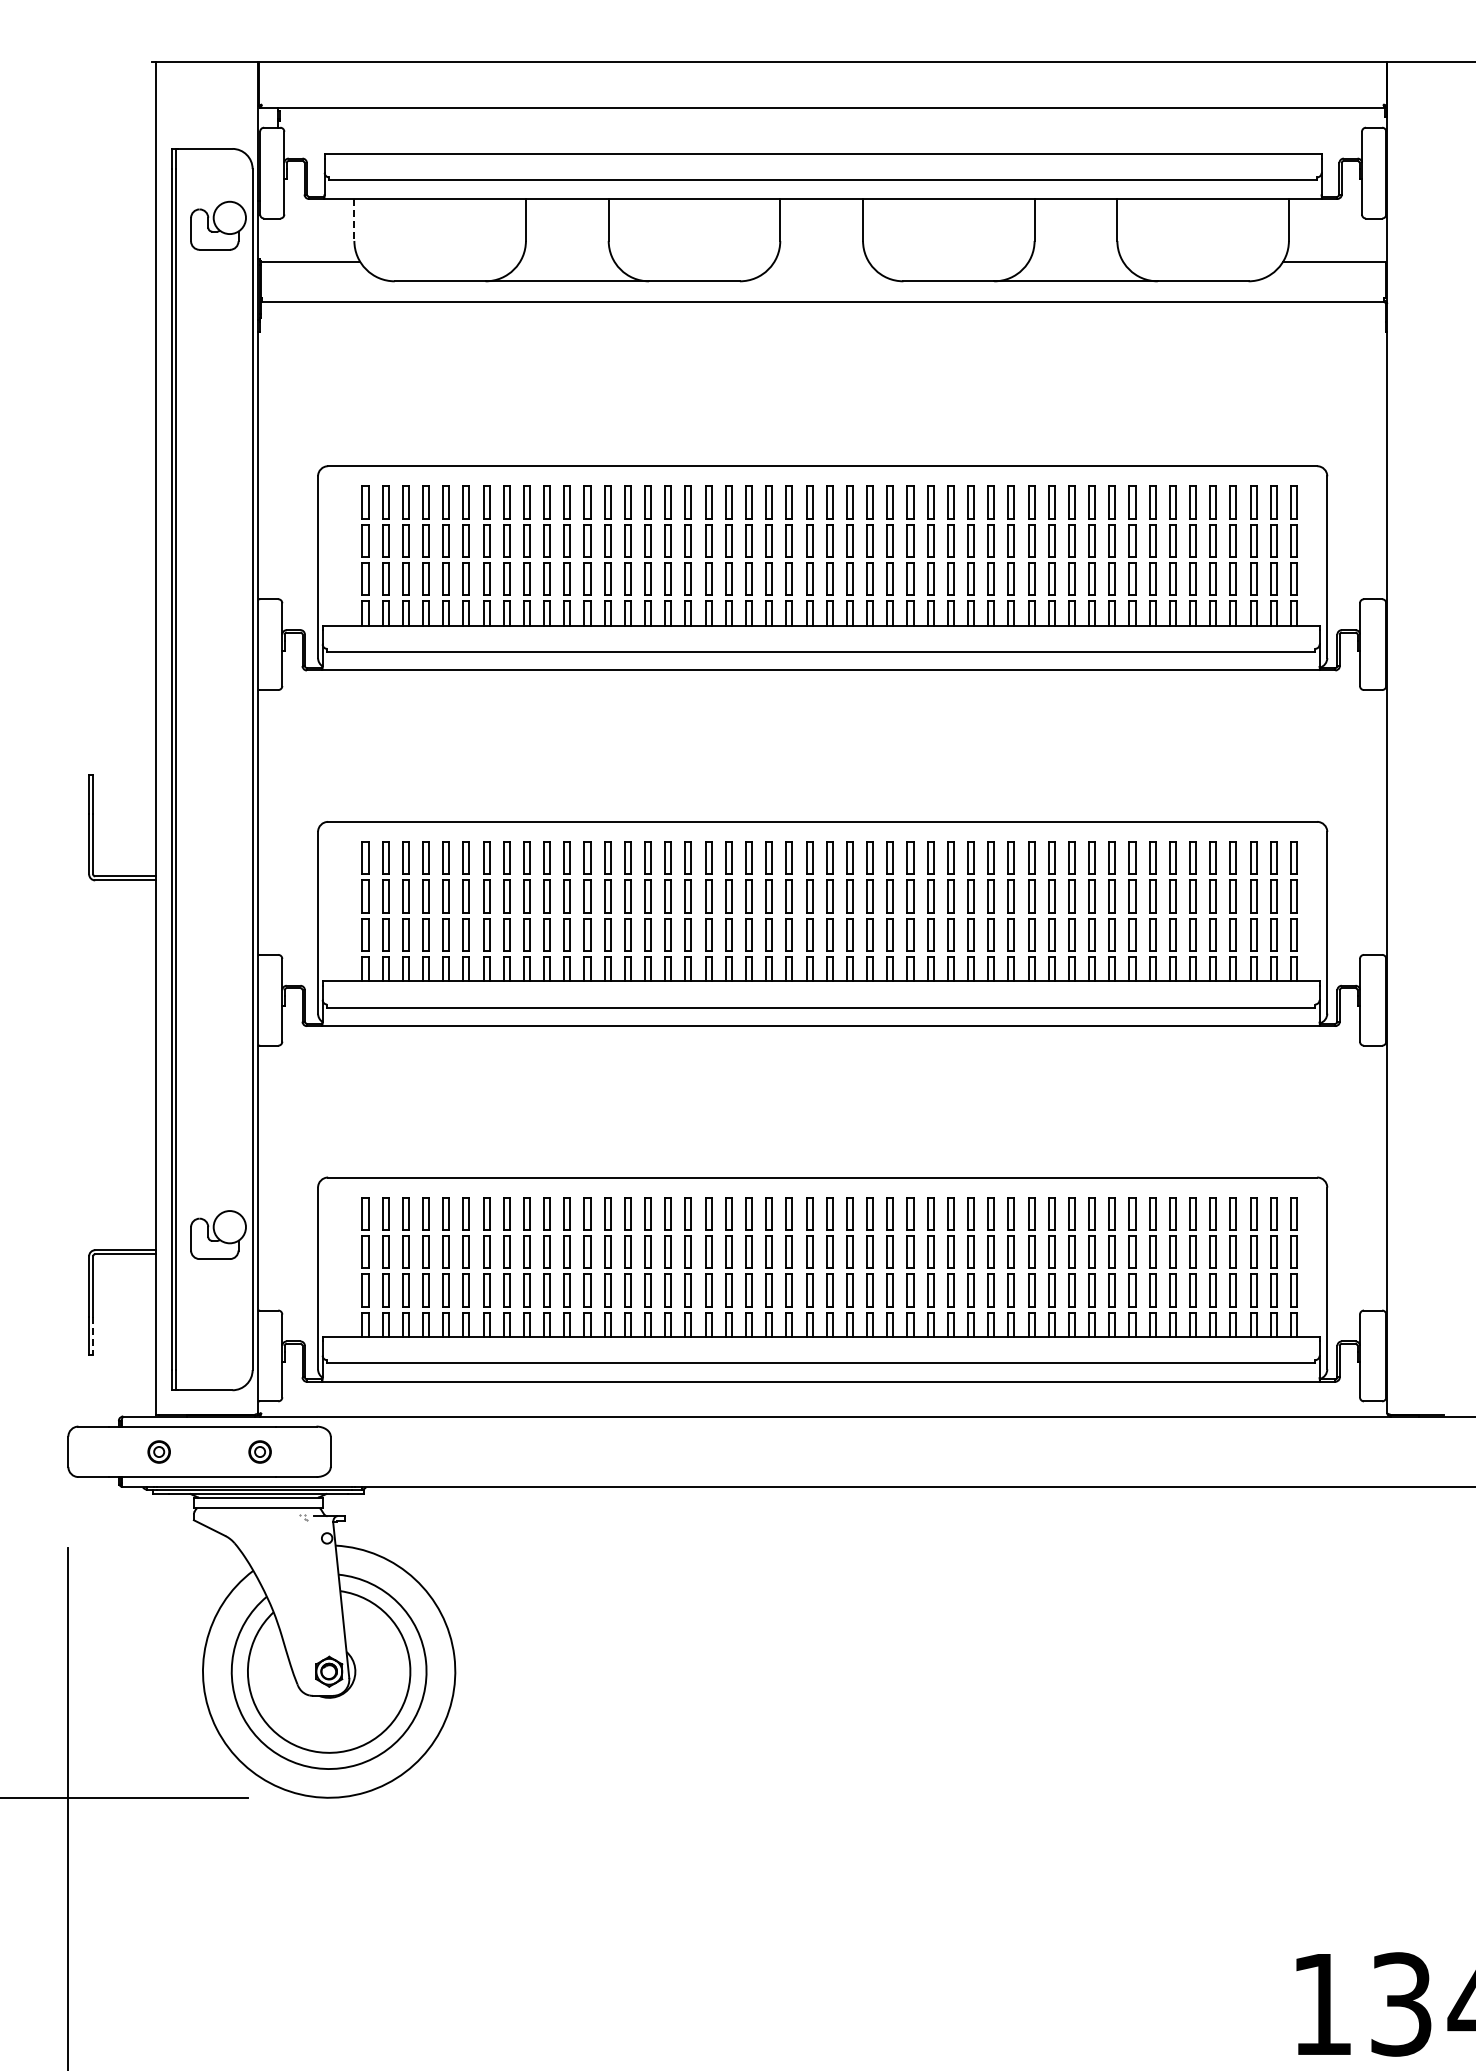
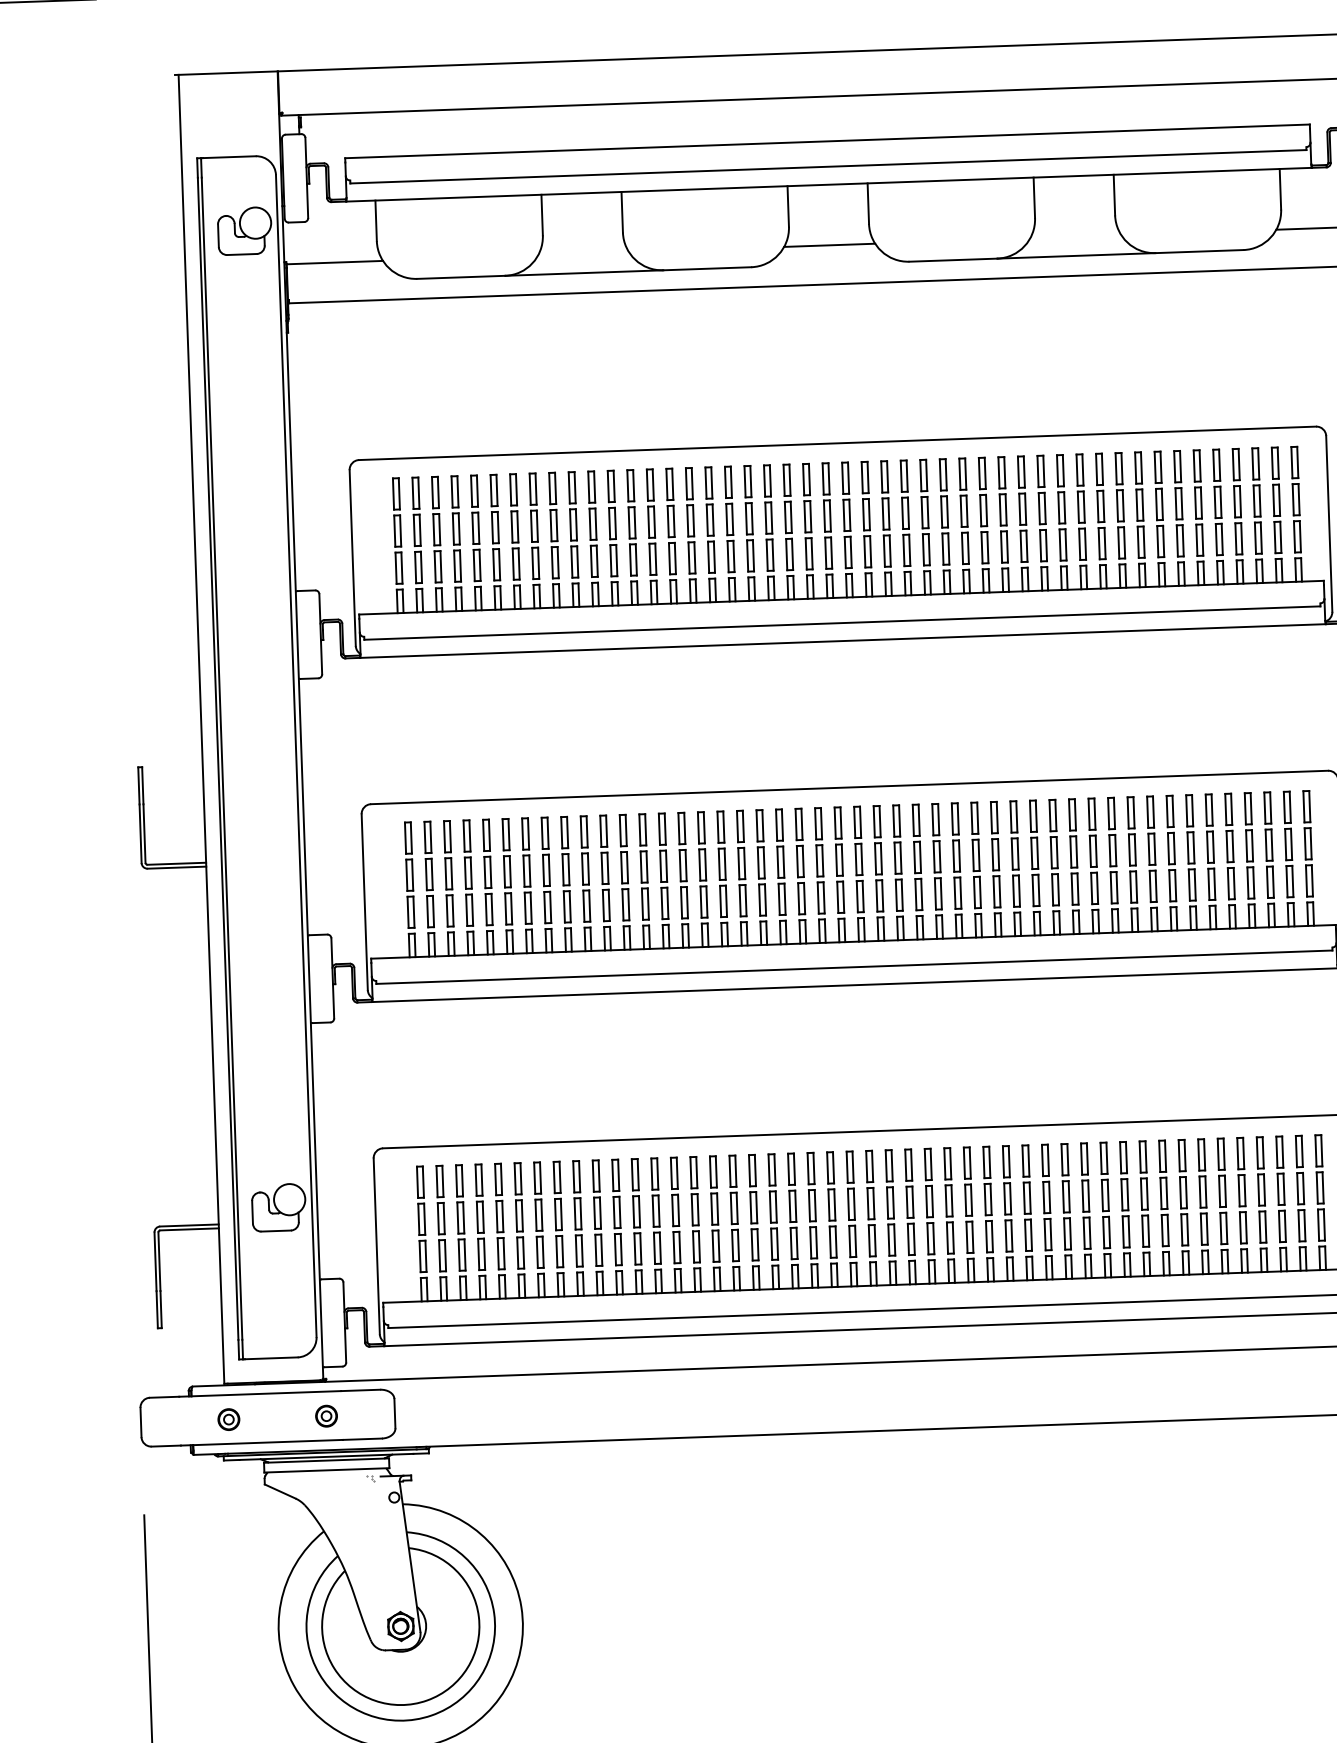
line: (354, 219) -> (376, 220), dashed -> solid
line: (821, 261) -> (829, 245), added
line: (93, 1336) -> (161, 1310), dashed -> solid

